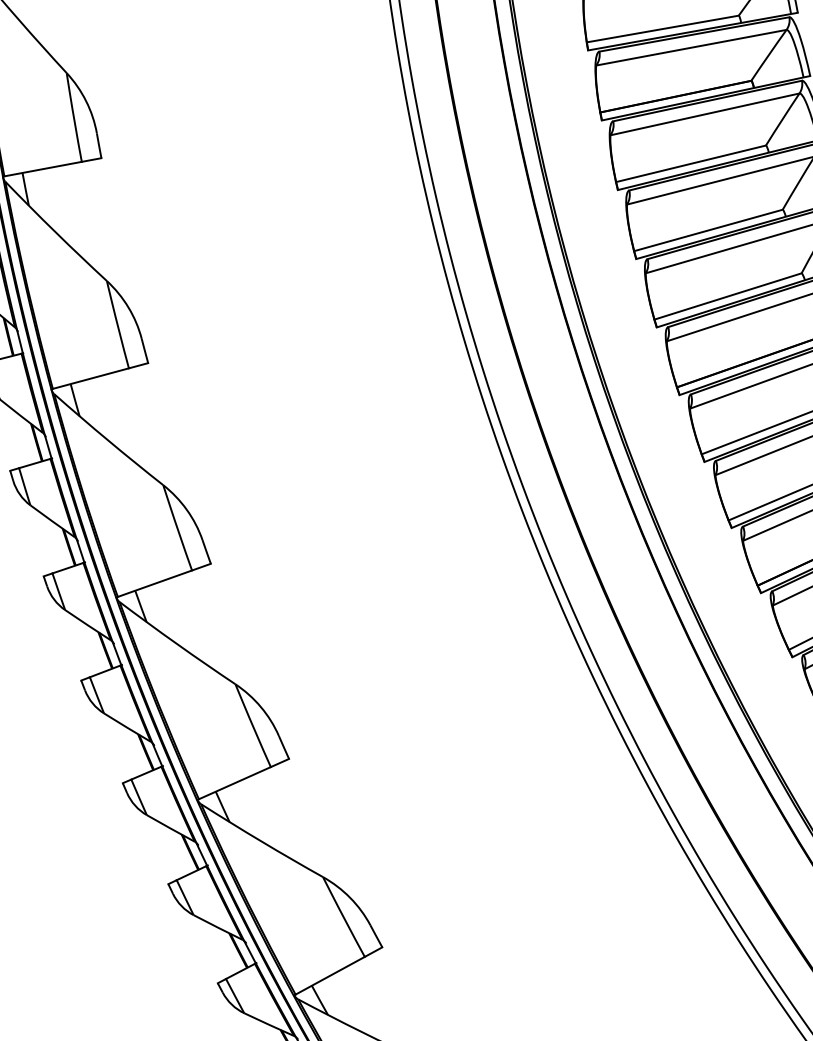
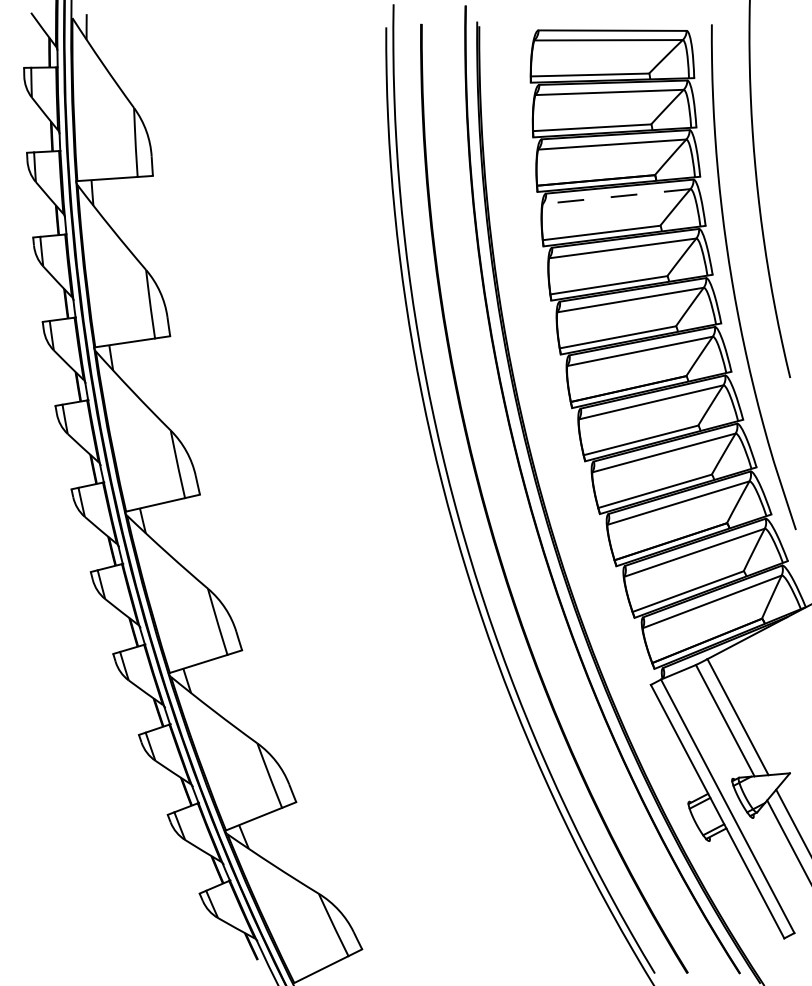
line: (704, 114) -> (616, 196), solid -> dashed

